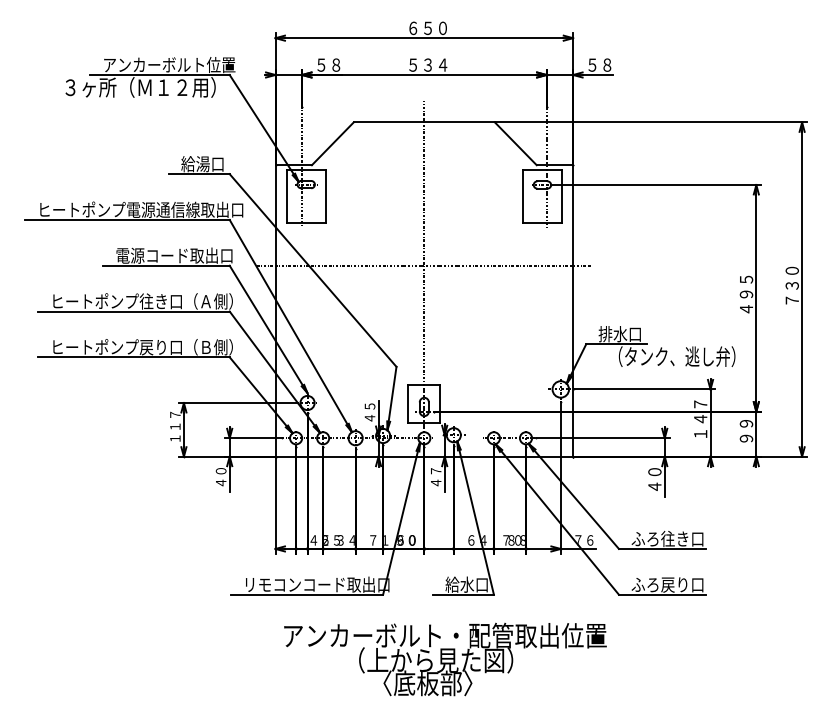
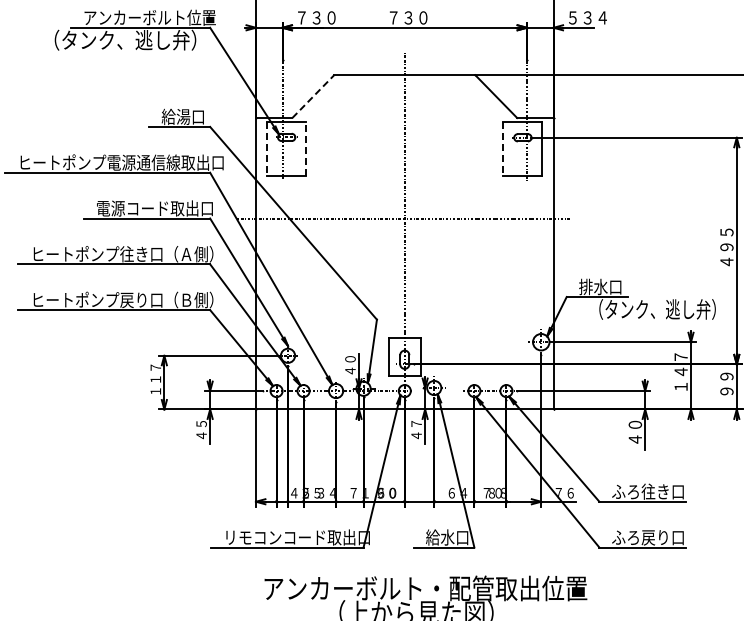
text: (336, 64) -> (316, 17), ５８ -> ７３０
text: (428, 64) -> (408, 17), ５３４ -> ７３０
text: (614, 64) -> (594, 17), ５８ -> ５３４
text: (137, 87) -> (117, 40), ３ヶ所（Ｍ１２用） -> （タンク、逃し弁）
line: (332, 143) -> (312, 96), solid -> dashed
line: (286, 196) -> (266, 149), solid -> dashed
line: (325, 196) -> (305, 149), solid -> dashed
line: (522, 196) -> (502, 149), solid -> dashed
text: (369, 406) -> (349, 359), ４５ -> ４０
text: (220, 471) -> (200, 424), ４０ -> ４５

